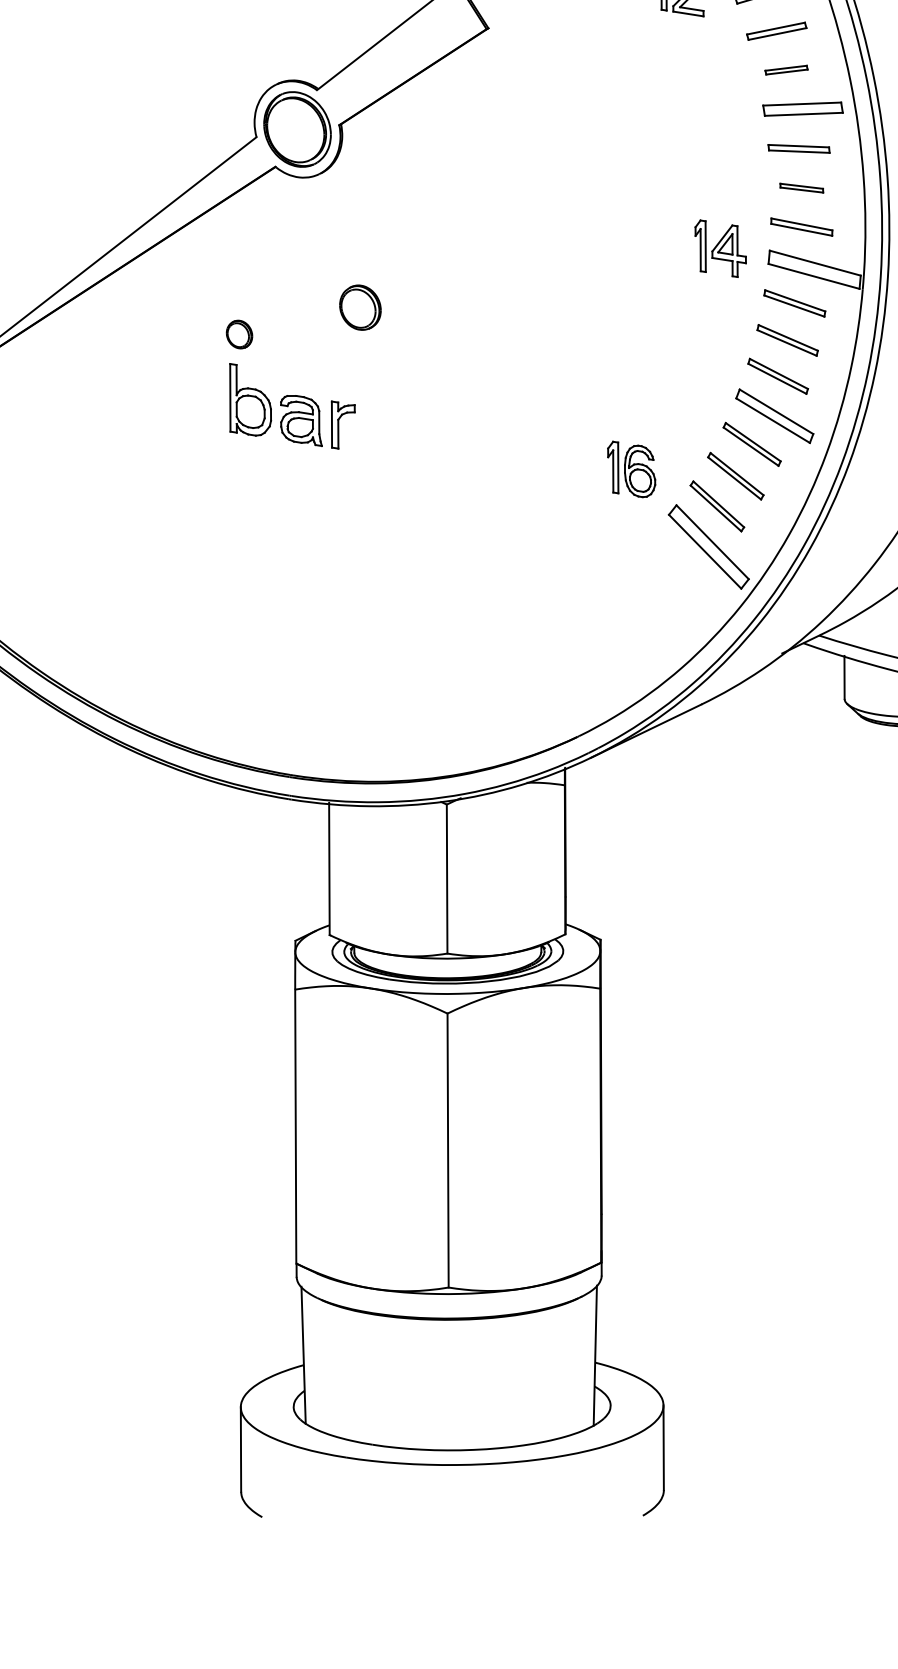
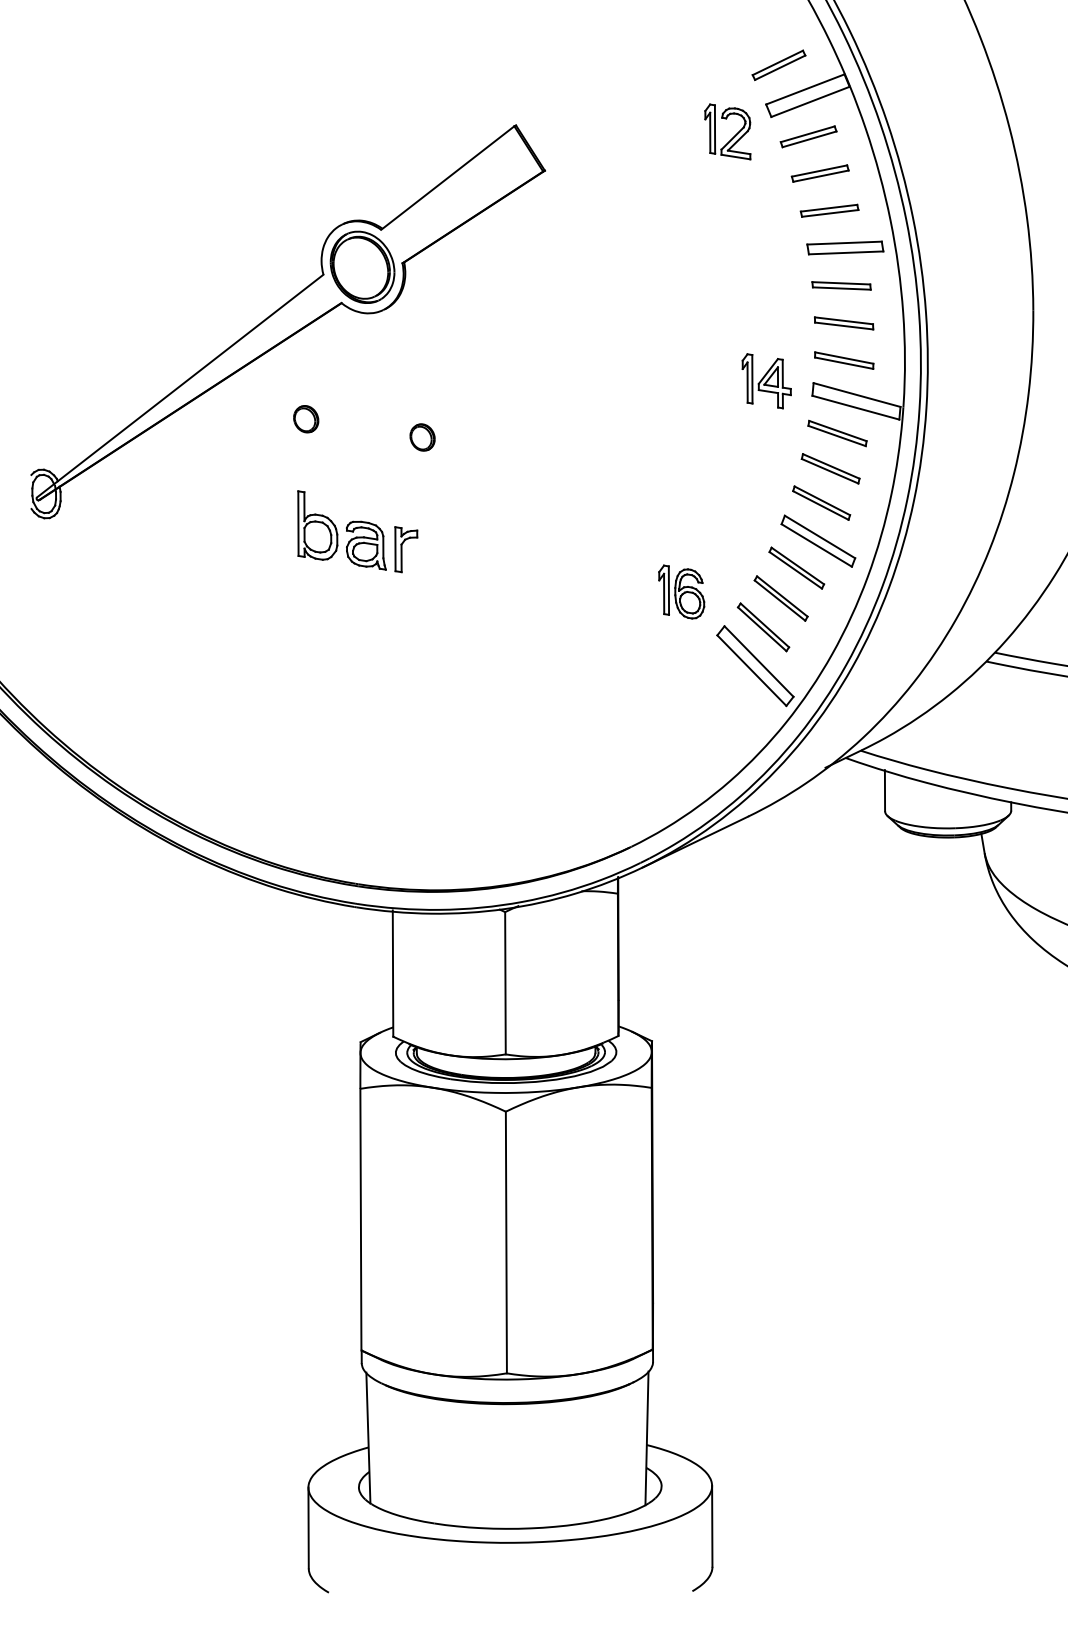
part: (786, 69) -> (829, 210), size x1.43
part: (802, 188) -> (844, 323), size x1.43
part: (360, 307) -> (422, 437), size x0.62
part: (239, 334) -> (306, 419), moved

